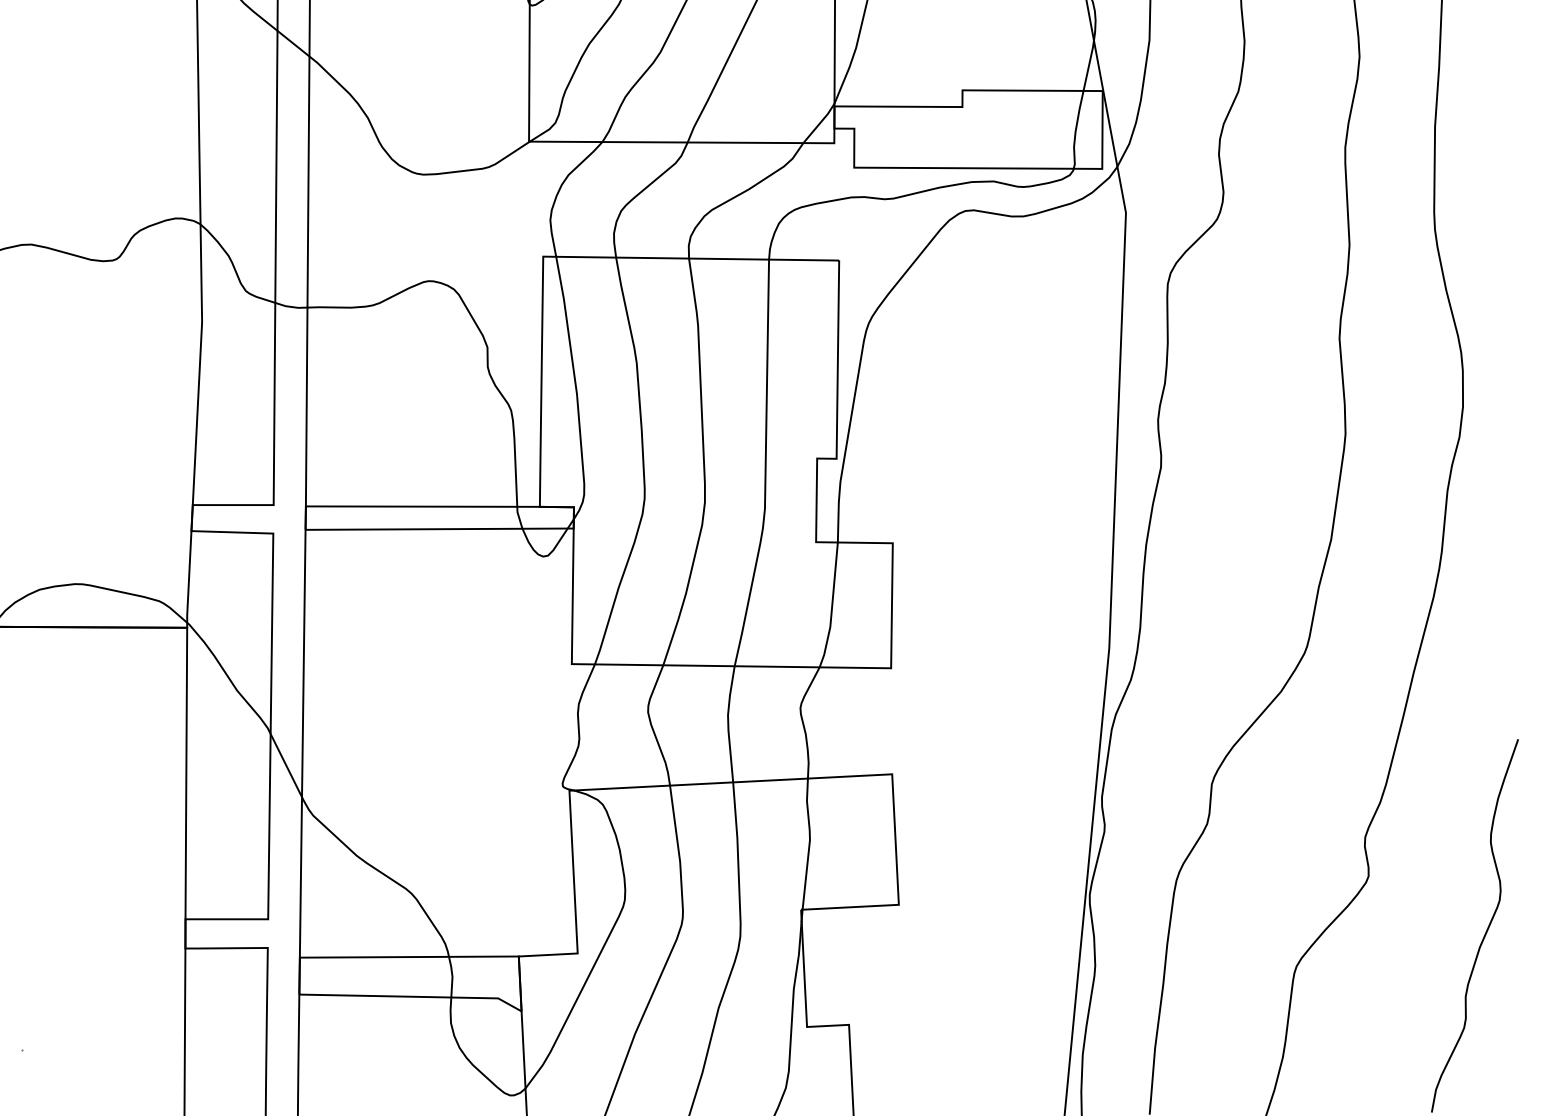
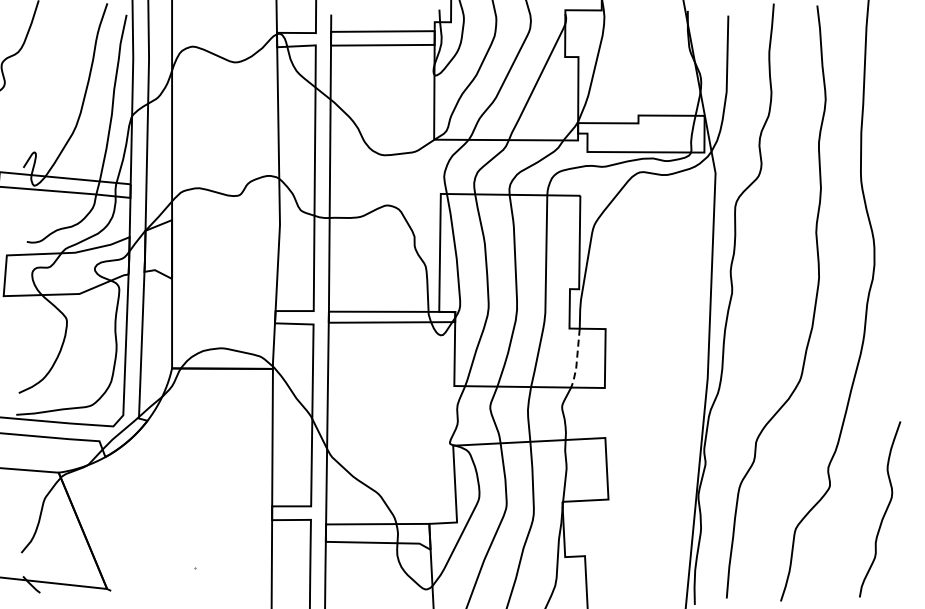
line: (830, 607) -> (576, 359), solid -> dashed

